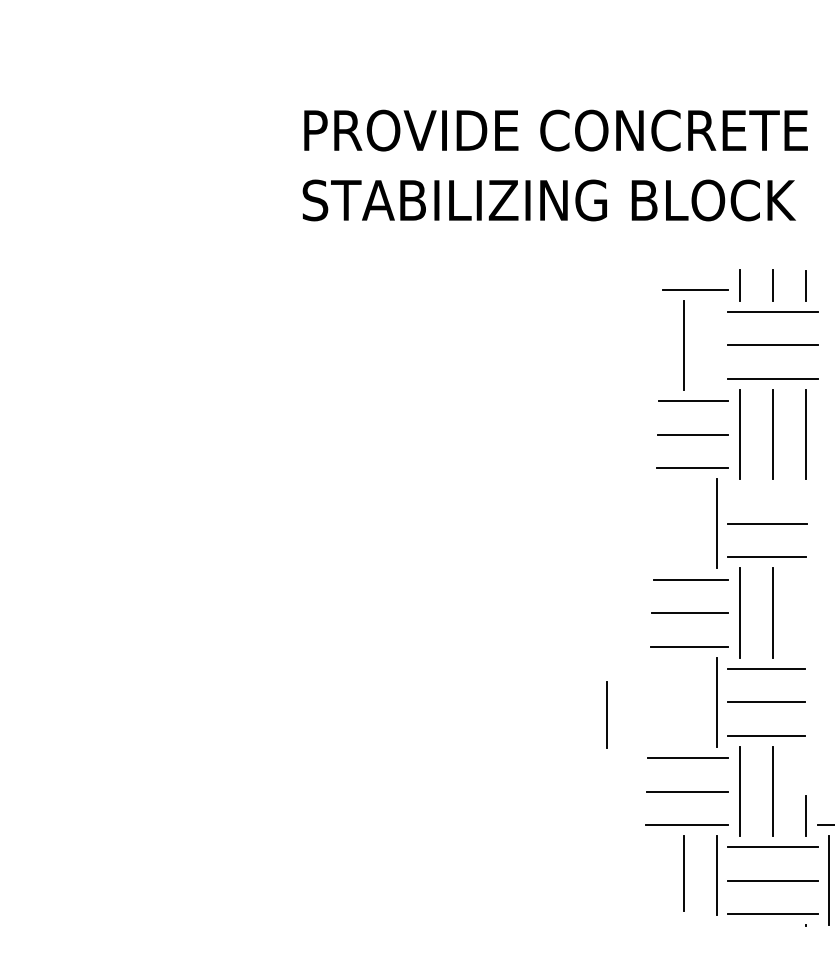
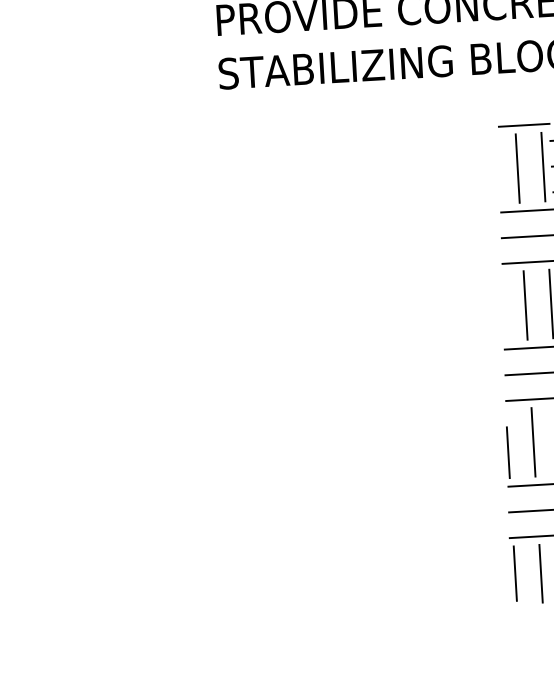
line: (716, 345) -> (542, 167), added
line: (683, 523) -> (525, 305), added
line: (683, 701) -> (533, 441), added
line: (606, 714) -> (507, 452), moved
line: (649, 871) -> (514, 573), added

